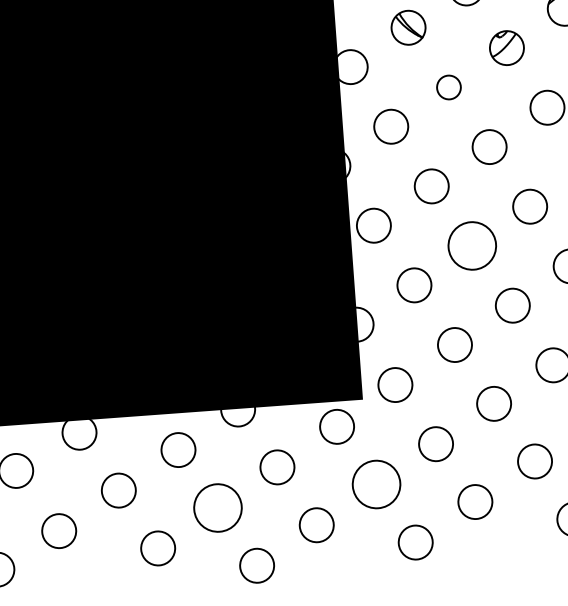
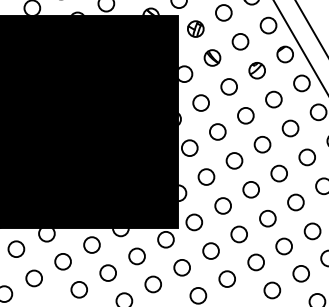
circle: (447, 86) -> (228, 86), size x1.43
circle: (472, 245) -> (234, 160), size x0.71
circle: (374, 484) -> (181, 267), size x0.71
circle: (216, 506) -> (107, 272), size x0.71

